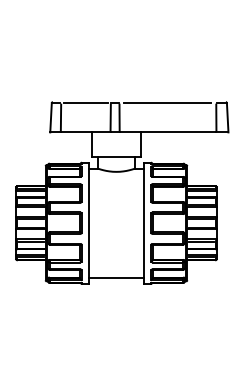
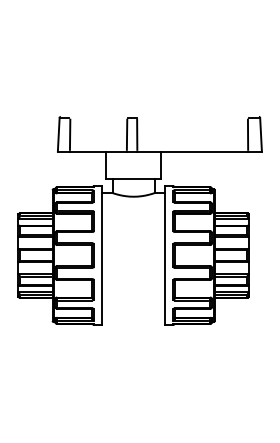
line: (85, 103) -> (98, 118), removed
line: (167, 103) -> (192, 118), removed
line: (116, 278) -> (133, 318), removed

